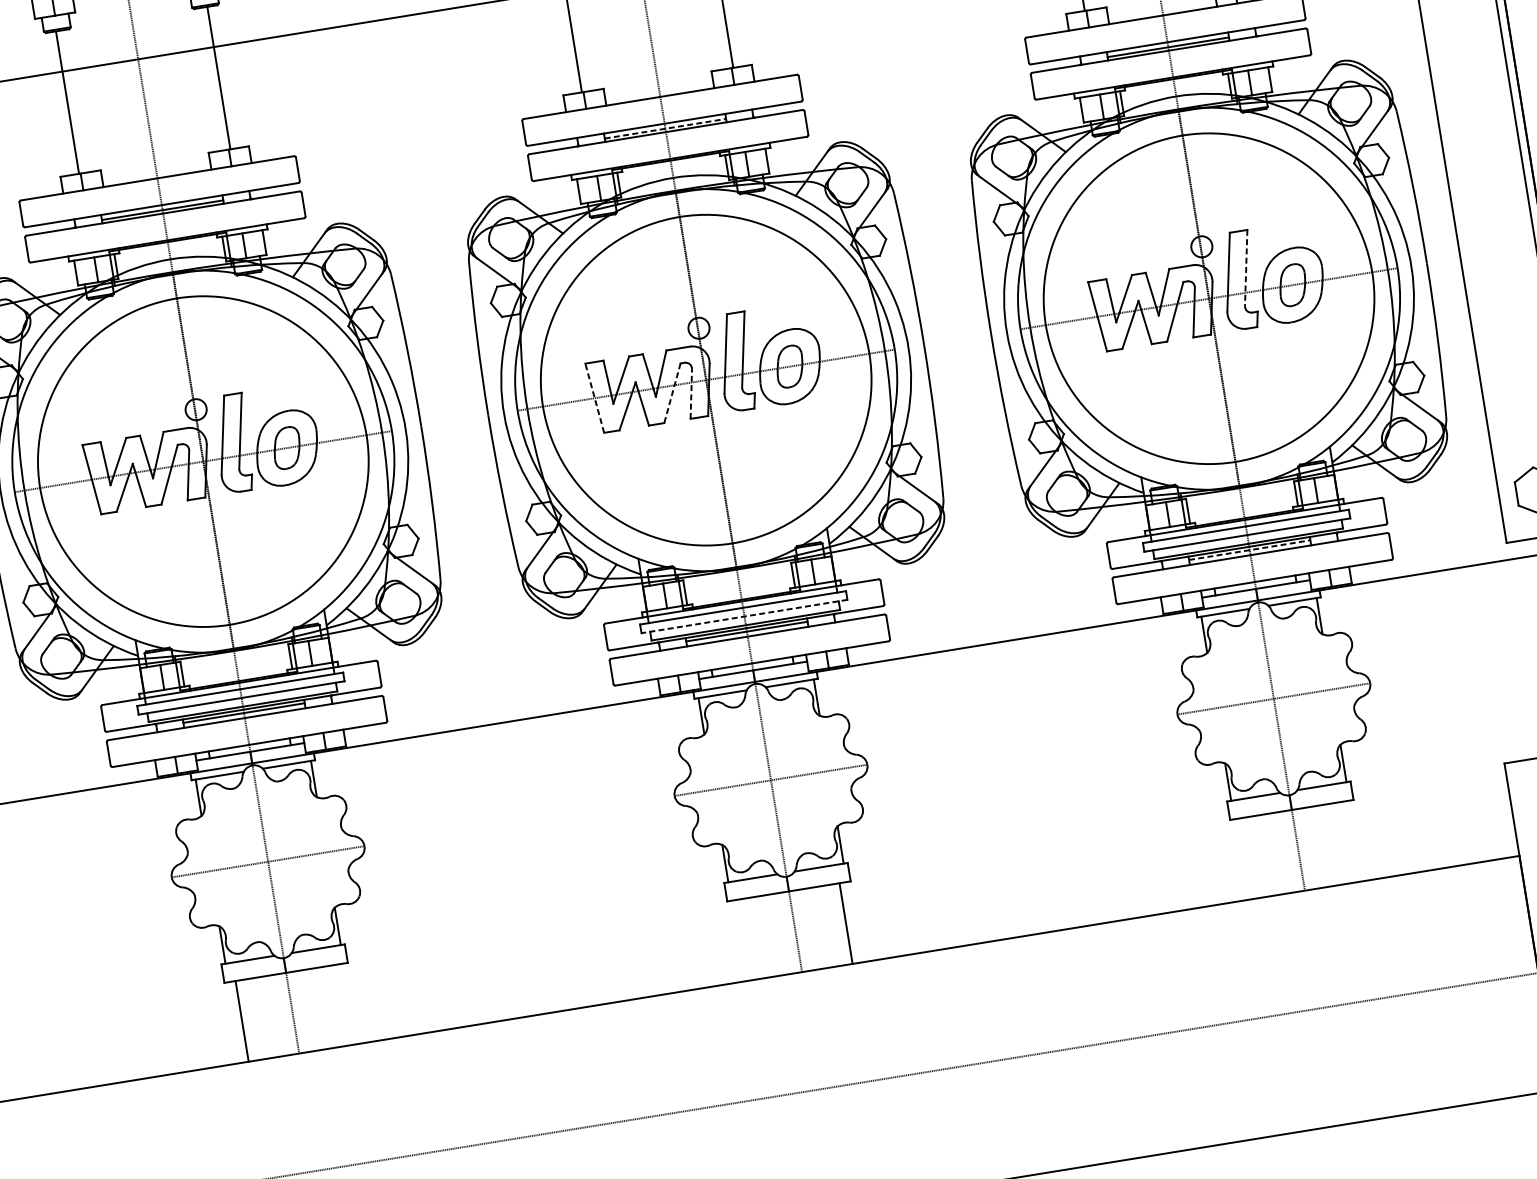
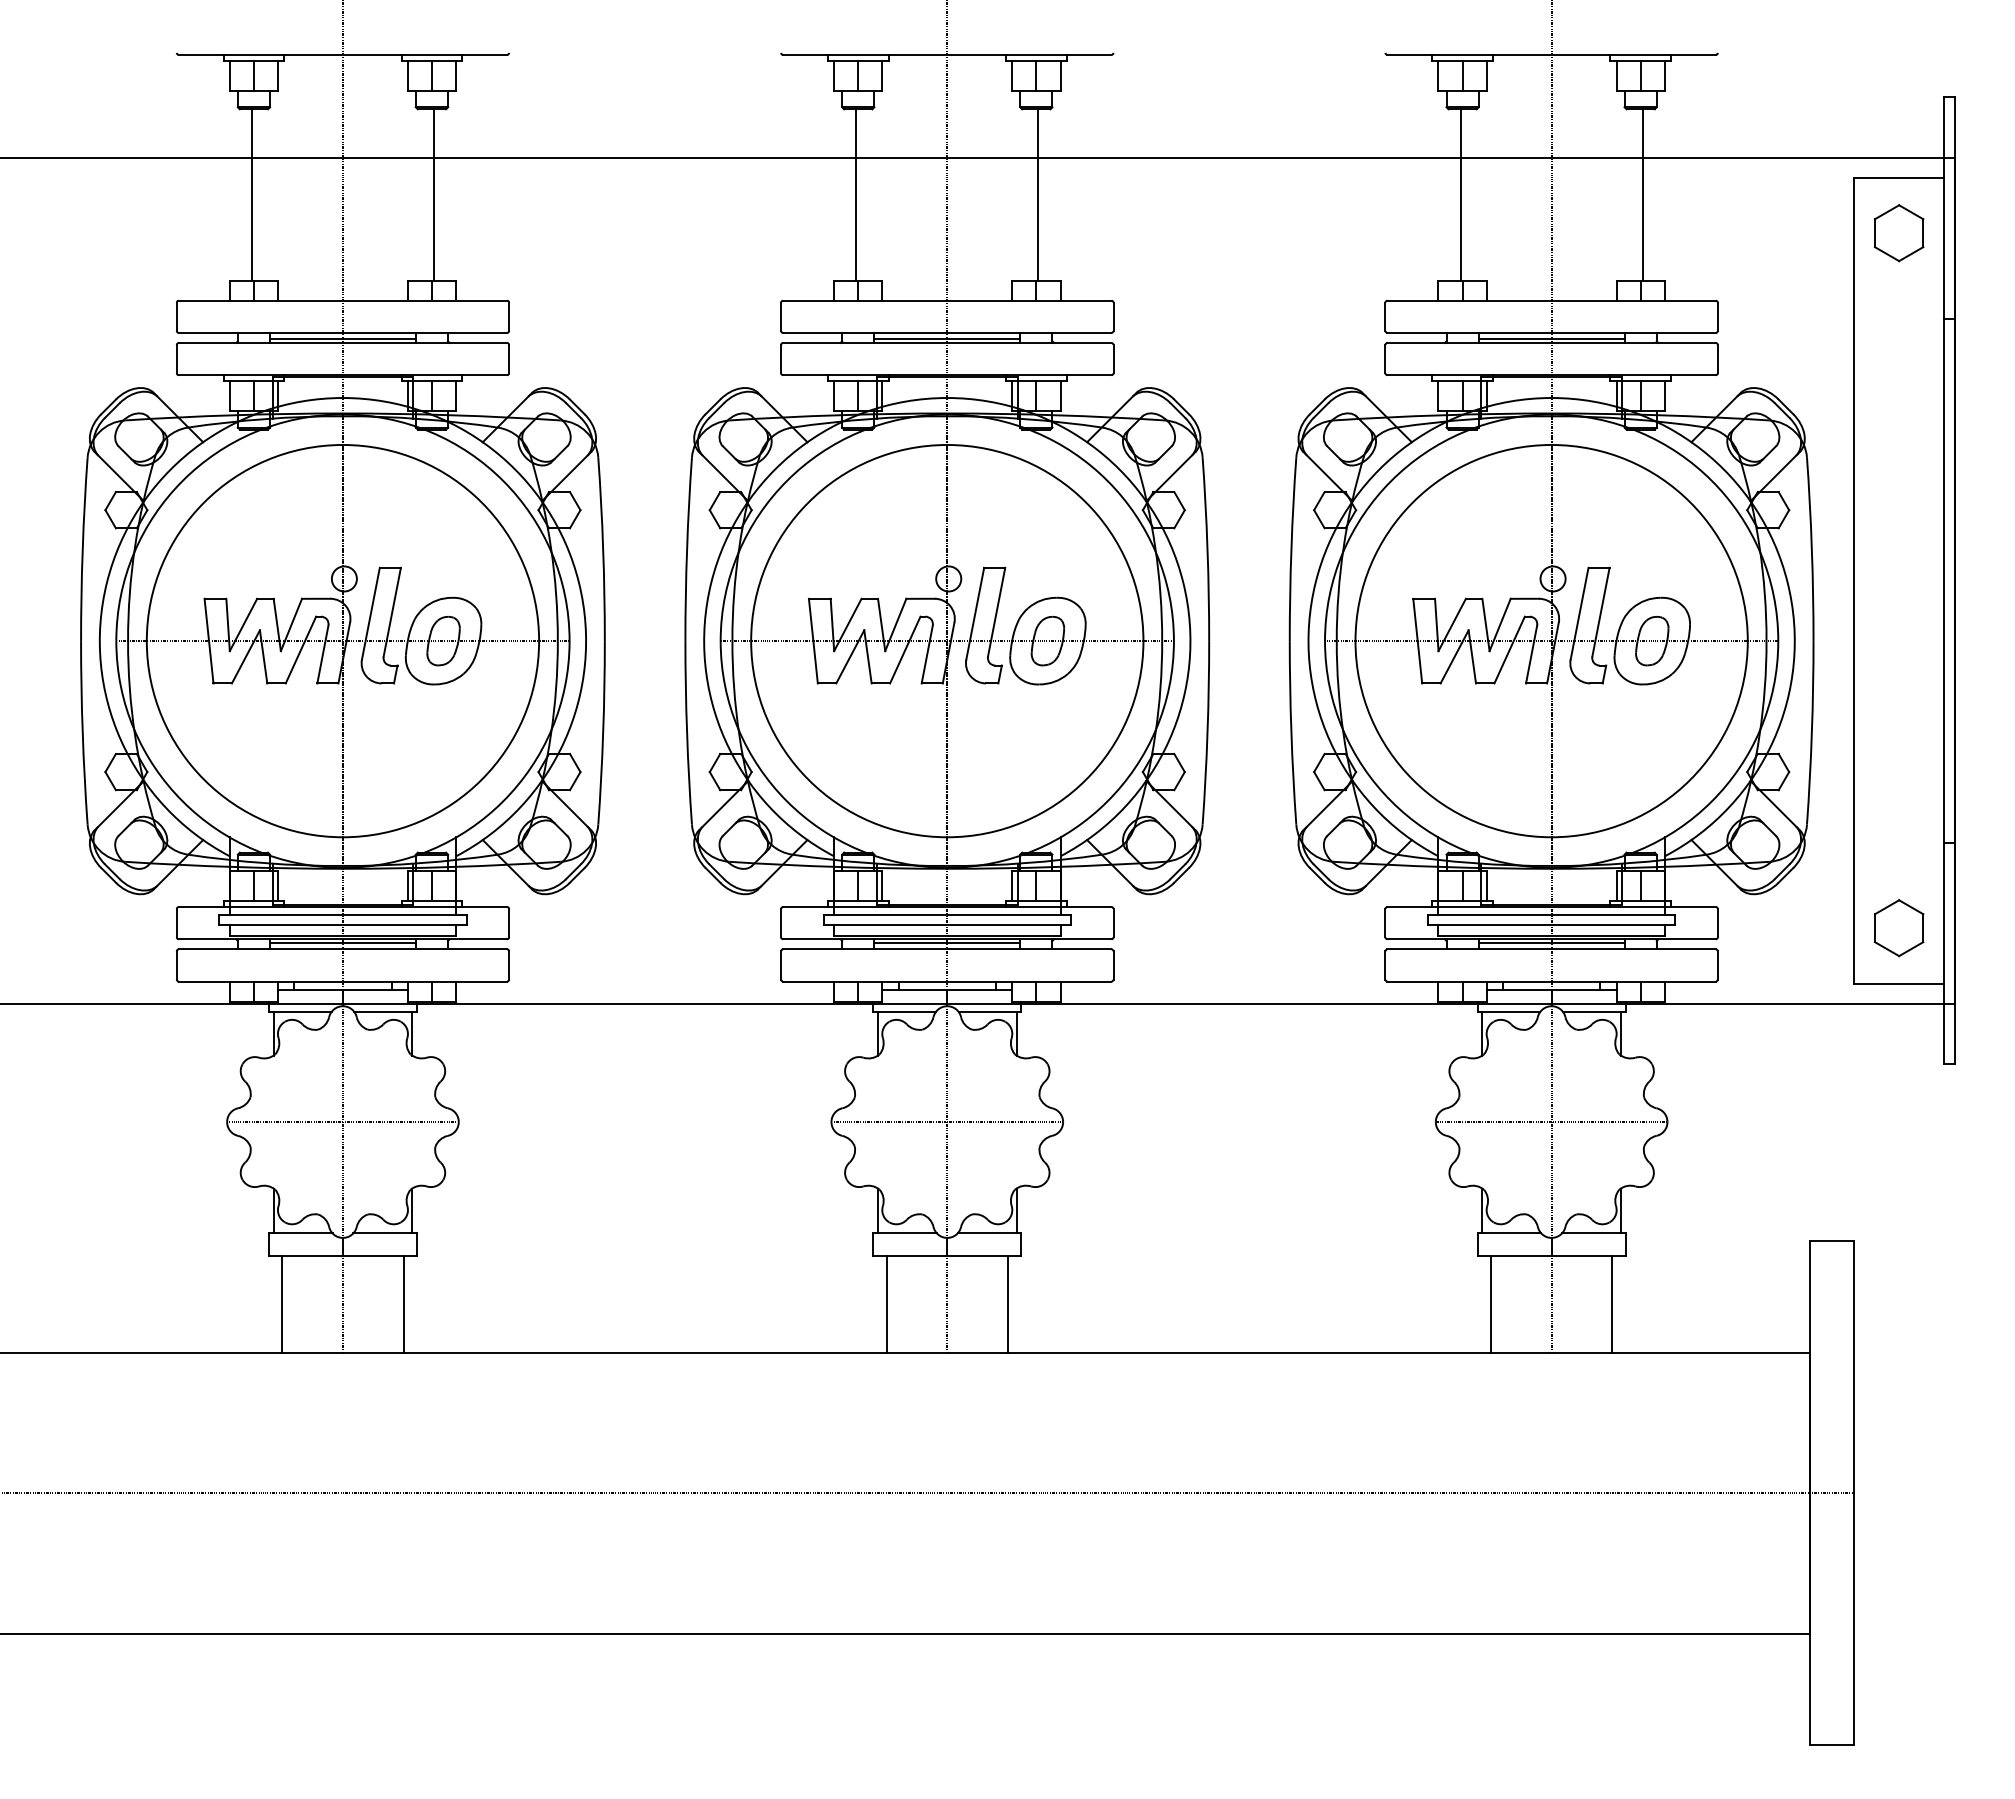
line: (665, 128) -> (947, 338), dashed -> solid
line: (1245, 268) -> (1600, 612), dashed -> solid
line: (672, 393) -> (905, 650), dashed -> solid
line: (691, 393) -> (927, 654), dashed -> solid
line: (594, 398) -> (813, 641), dashed -> solid
line: (1249, 550) -> (1551, 943), dashed -> solid
line: (744, 616) -> (947, 925), dashed -> solid
line: (1348, 841) -> (1612, 1303), added
line: (1247, 858) -> (1490, 1303), added
line: (744, 939) -> (886, 1303), added
line: (342, 1004) -> (403, 1303), added

